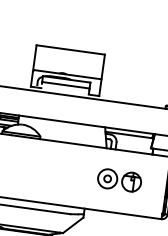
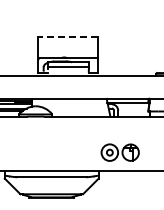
line: (71, 49) -> (68, 36), solid -> dashed
part: (118, 180) -> (119, 152), moved

